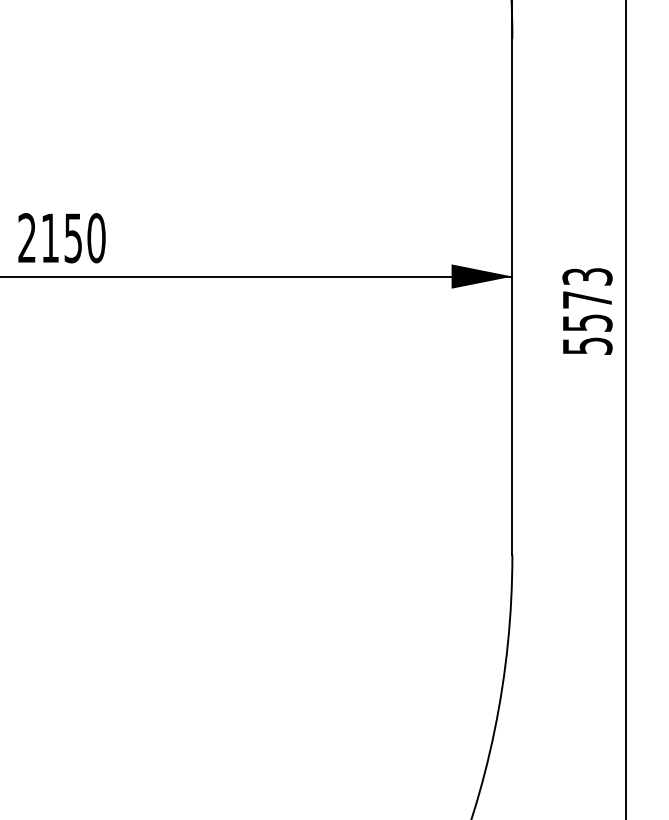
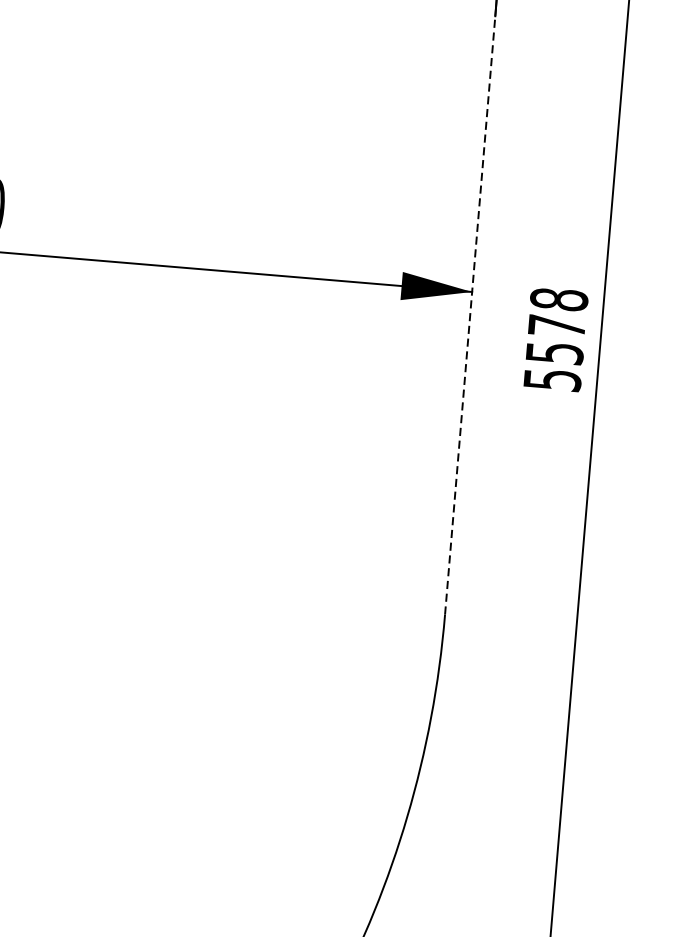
text: (587, 276) -> (559, 299), 5573 -> 5578
line: (512, 296) -> (470, 315), solid -> dashed

